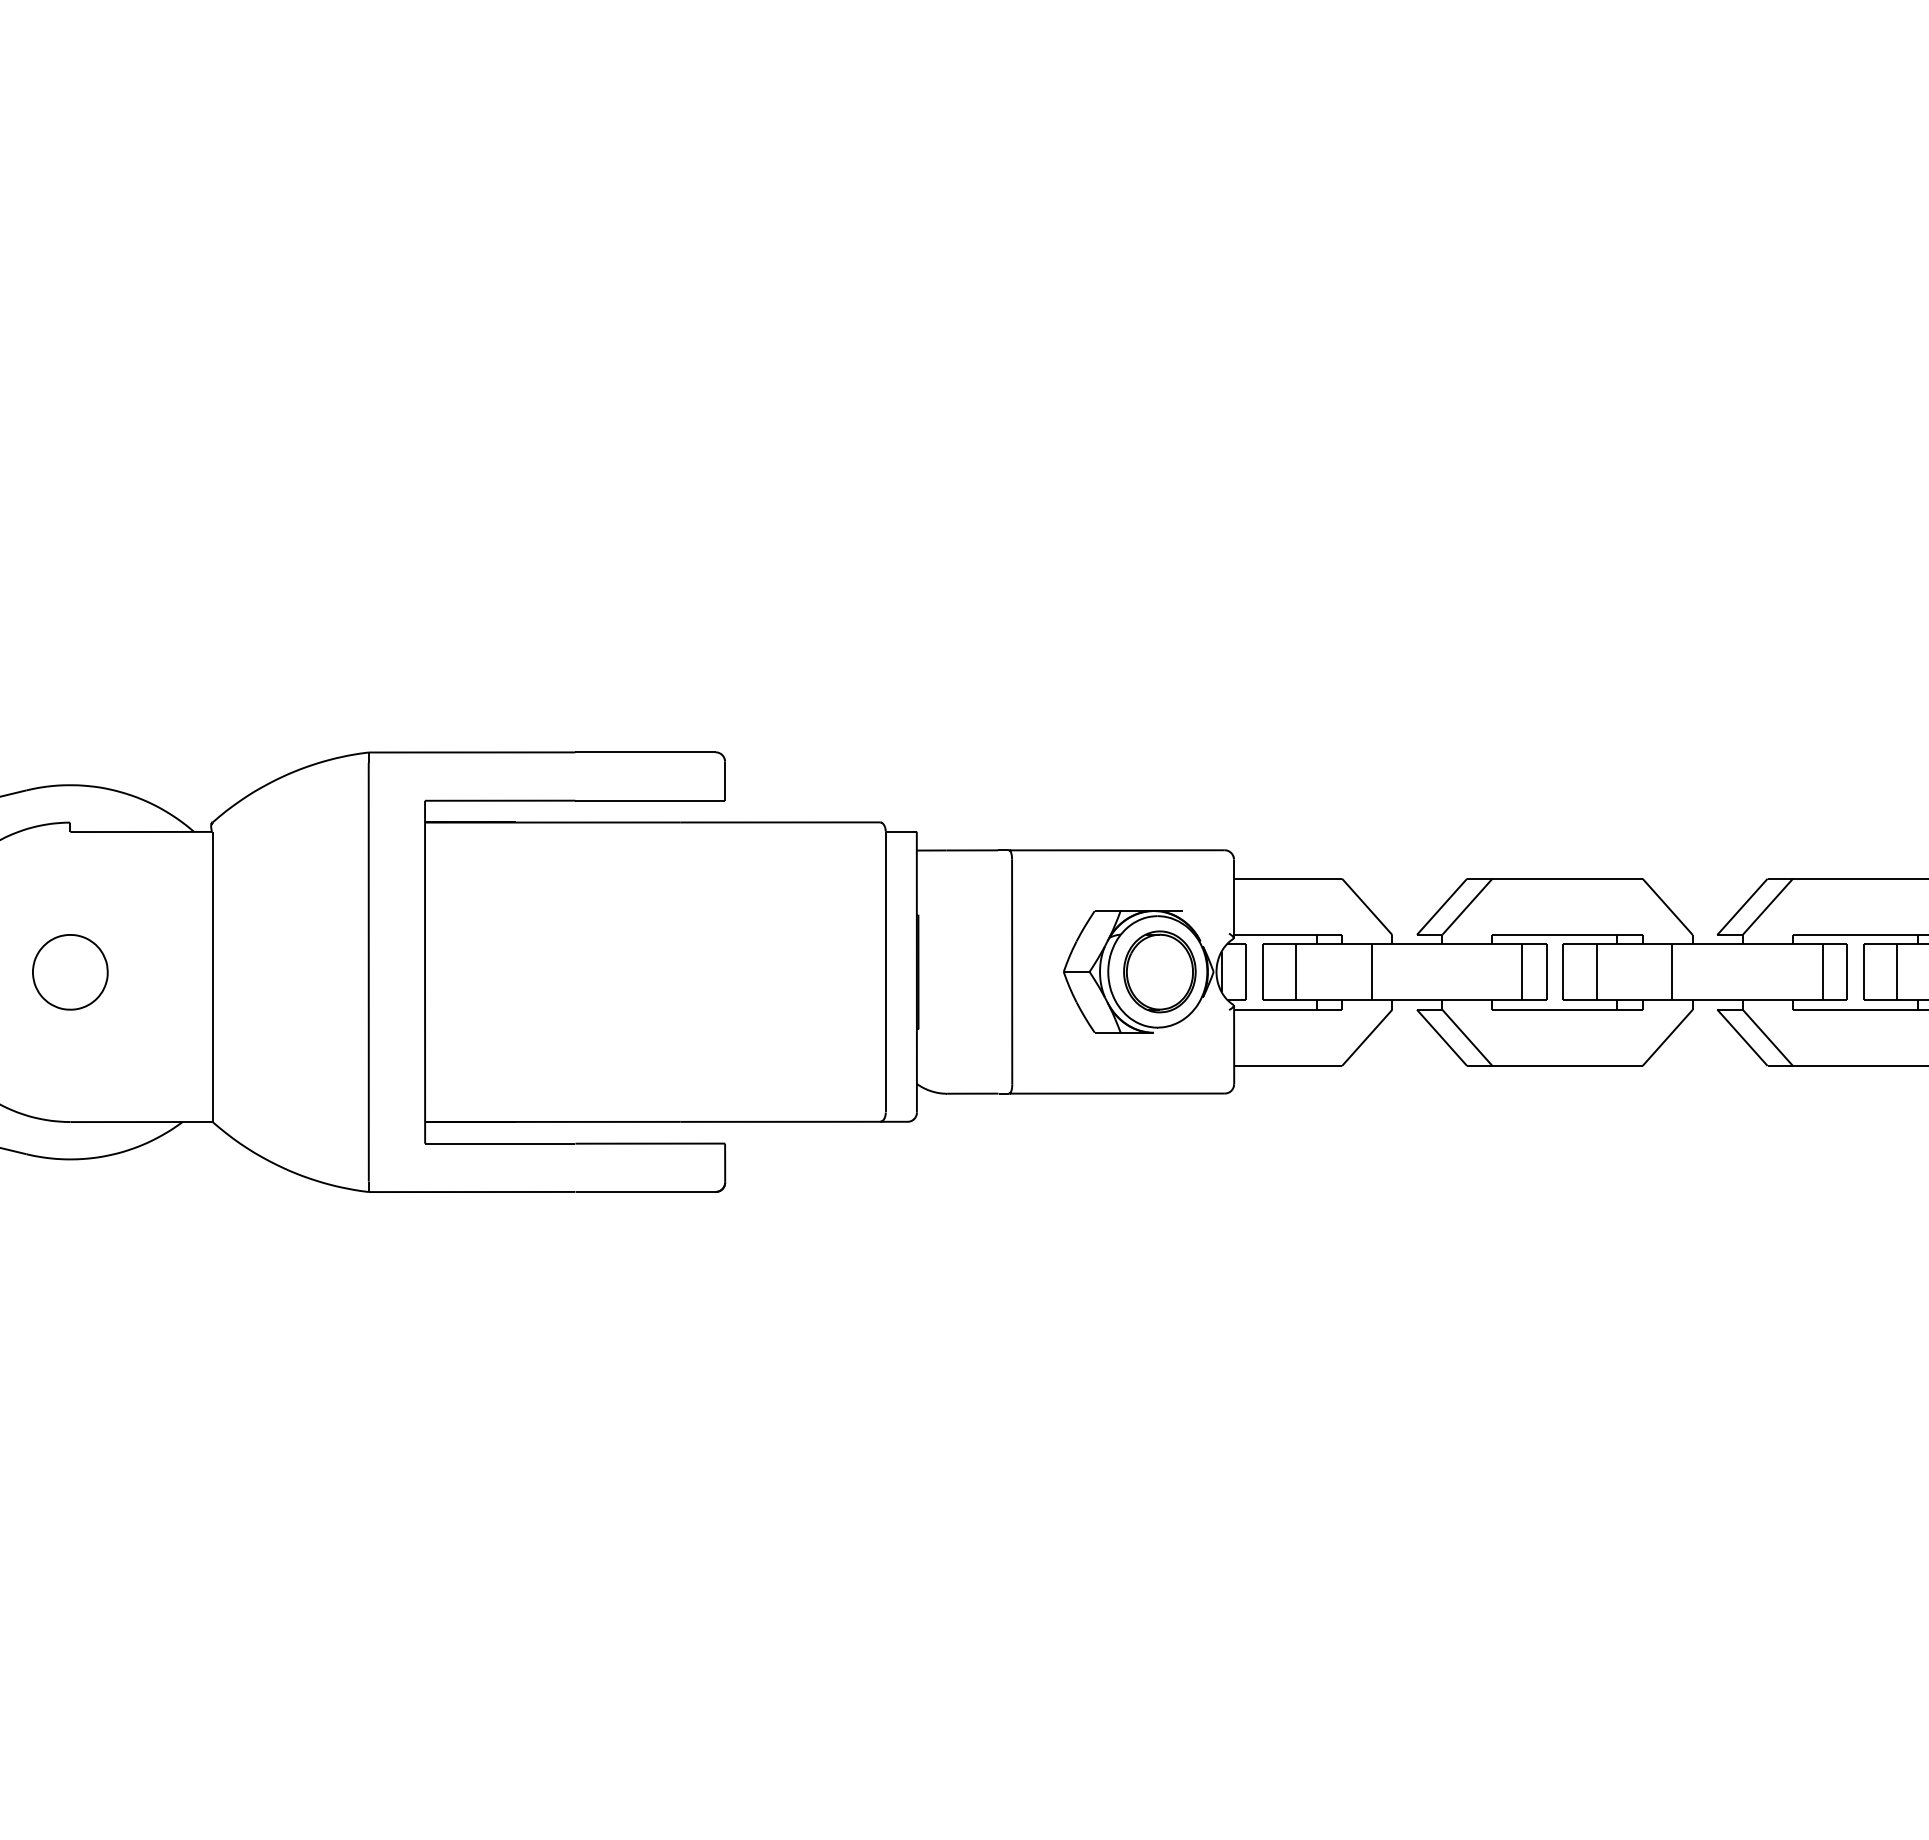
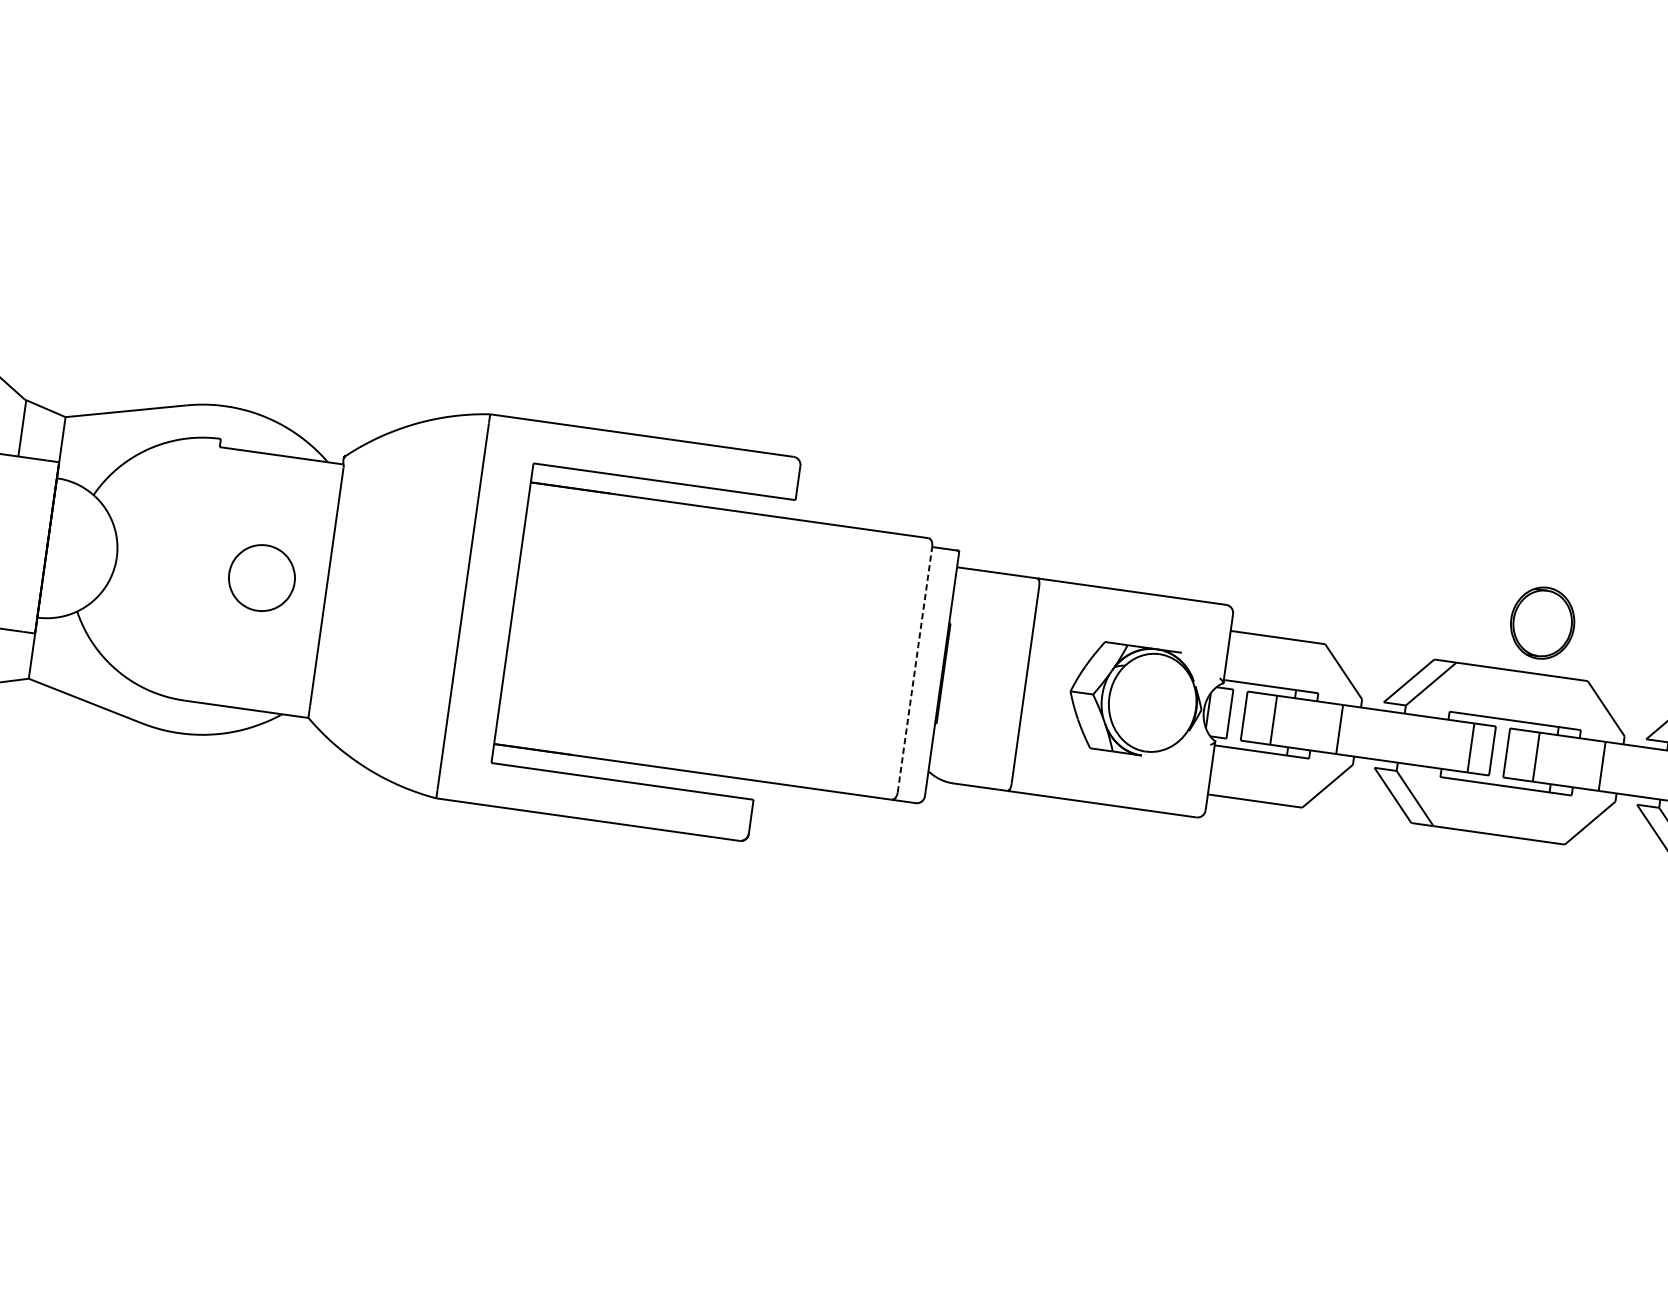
line: (885, 971) -> (914, 669), solid -> dashed
part: (1159, 971) -> (1542, 622), moved
part: (70, 972) -> (262, 578), moved

